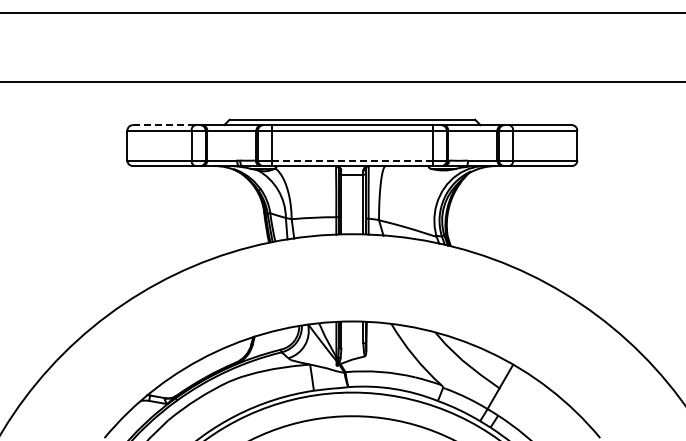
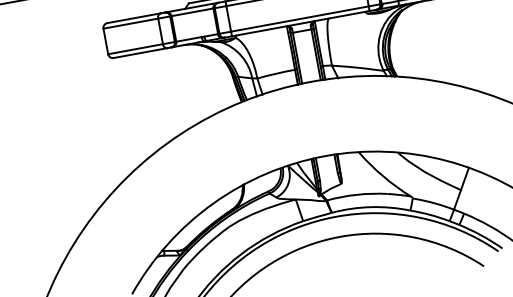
line: (164, 125) -> (134, 18), dashed -> solid
line: (352, 160) -> (300, 18), dashed -> solid

